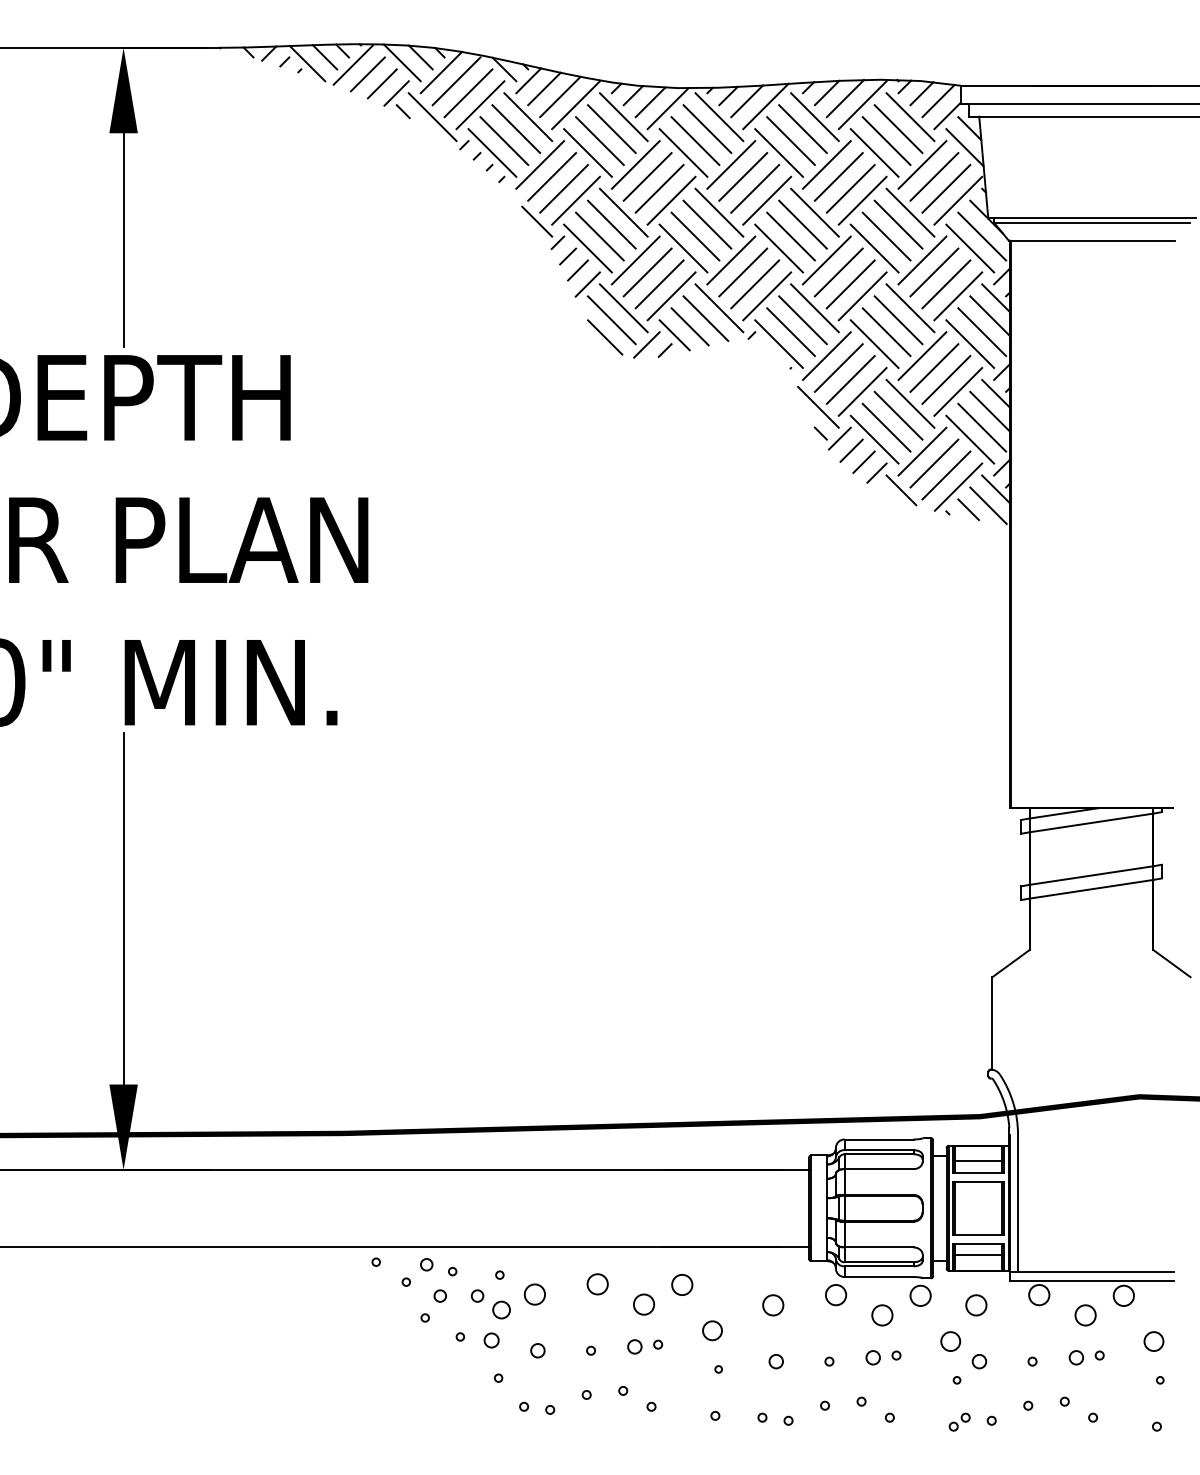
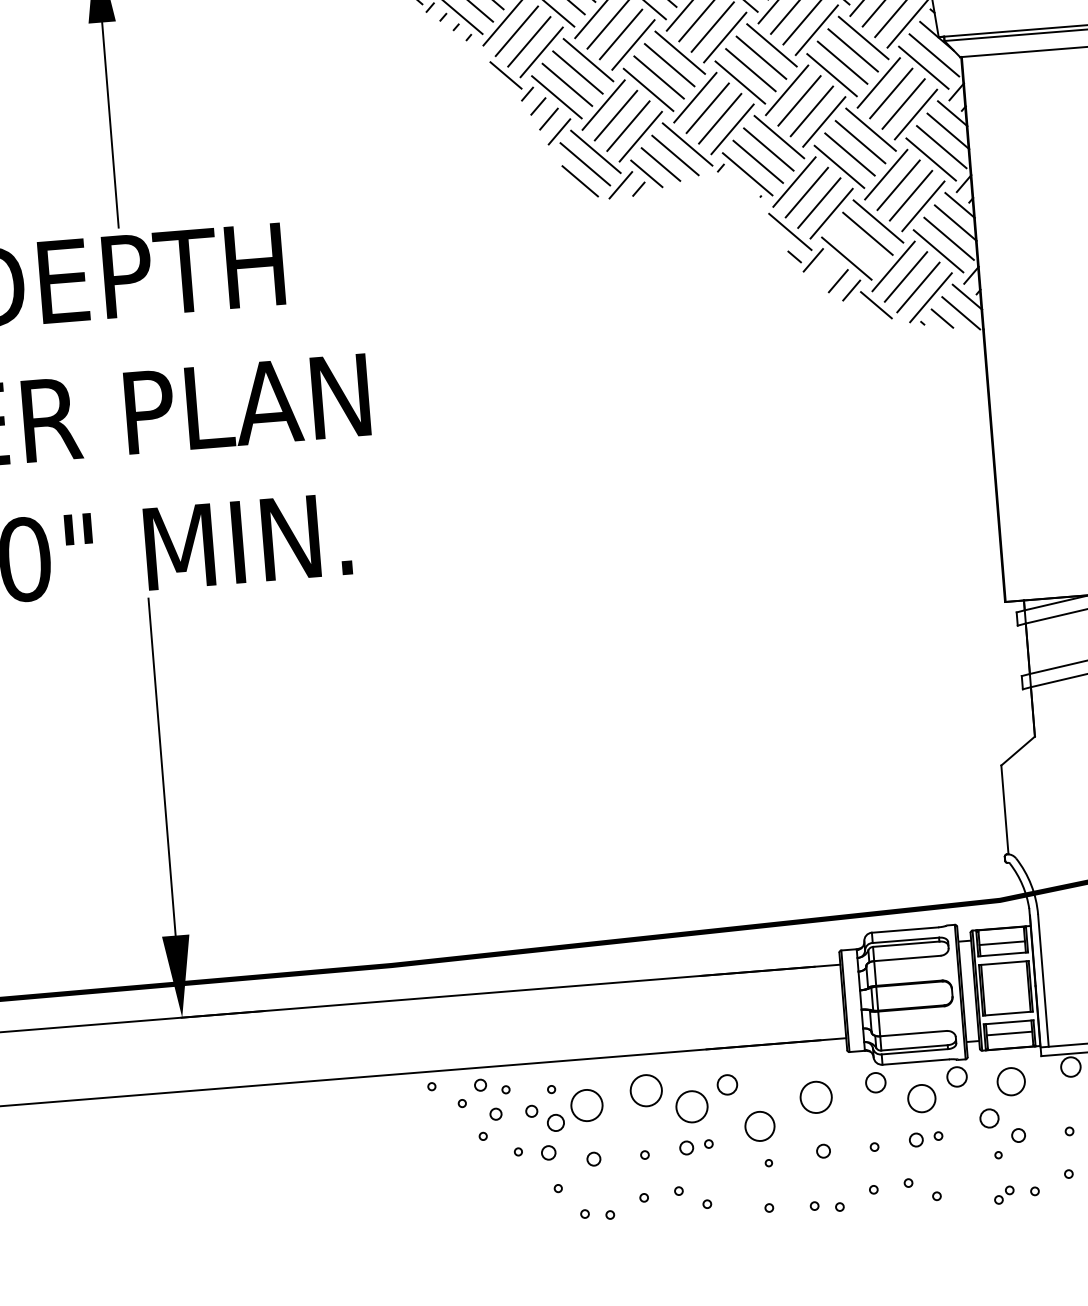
line: (886, 427) -> (857, 246), removed
line: (851, 450) -> (825, 270), removed
circle: (597, 1284) -> (646, 1090), size x1.6
circle: (534, 1294) -> (586, 1105), size x1.6
circle: (644, 1304) -> (692, 1106), size x1.6
circle: (773, 1305) -> (816, 1097), size x1.6
circle: (976, 1305) -> (1011, 1081), size x1.4
circle: (882, 1315) -> (921, 1098), size x1.4
circle: (712, 1330) -> (759, 1126), size x1.6

